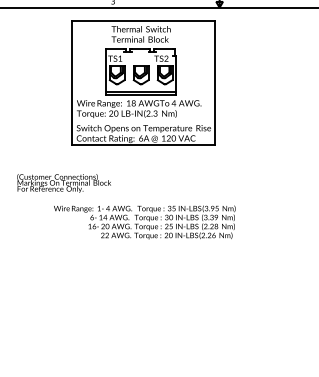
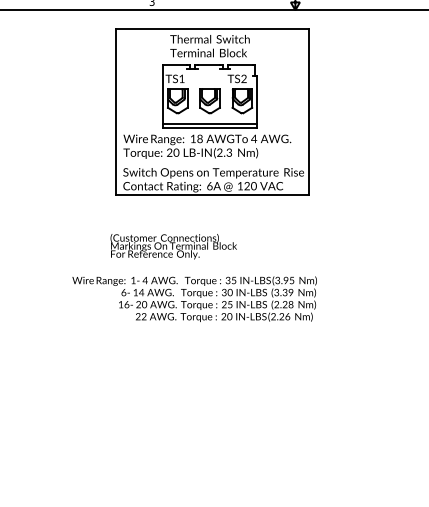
part: (143, 82) -> (213, 110), moved
text: (63, 183) -> (172, 246), moved

